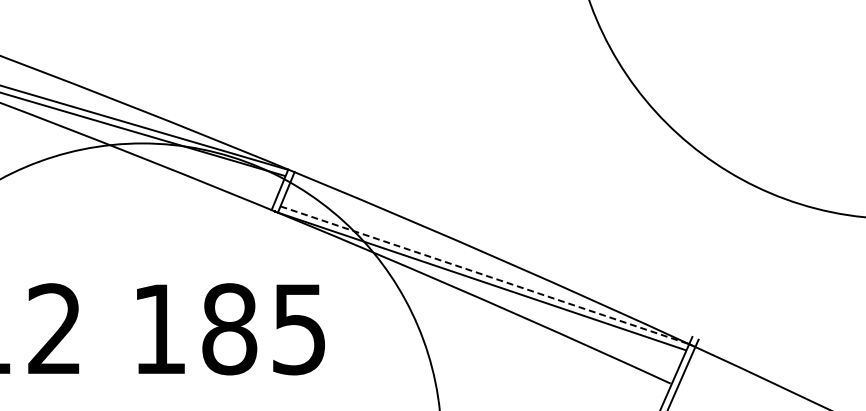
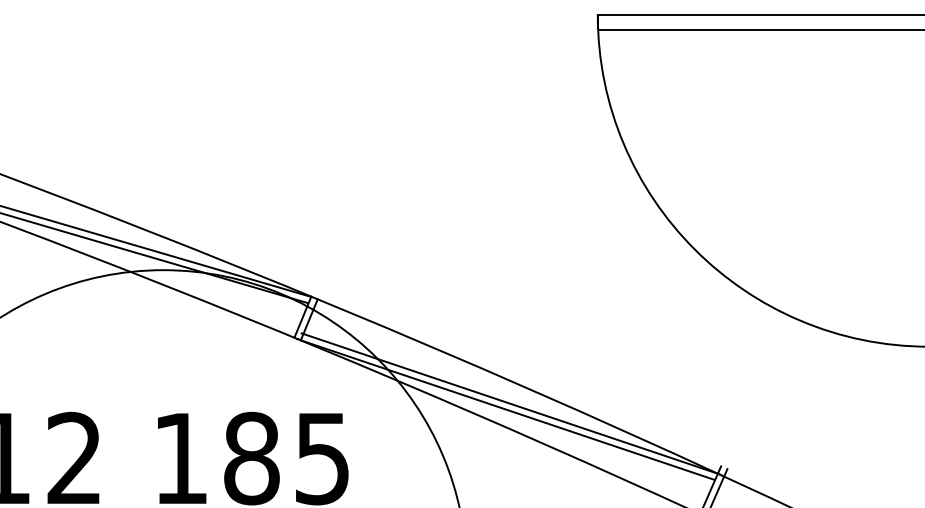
line: (483, 274) -> (509, 403), dashed -> solid

